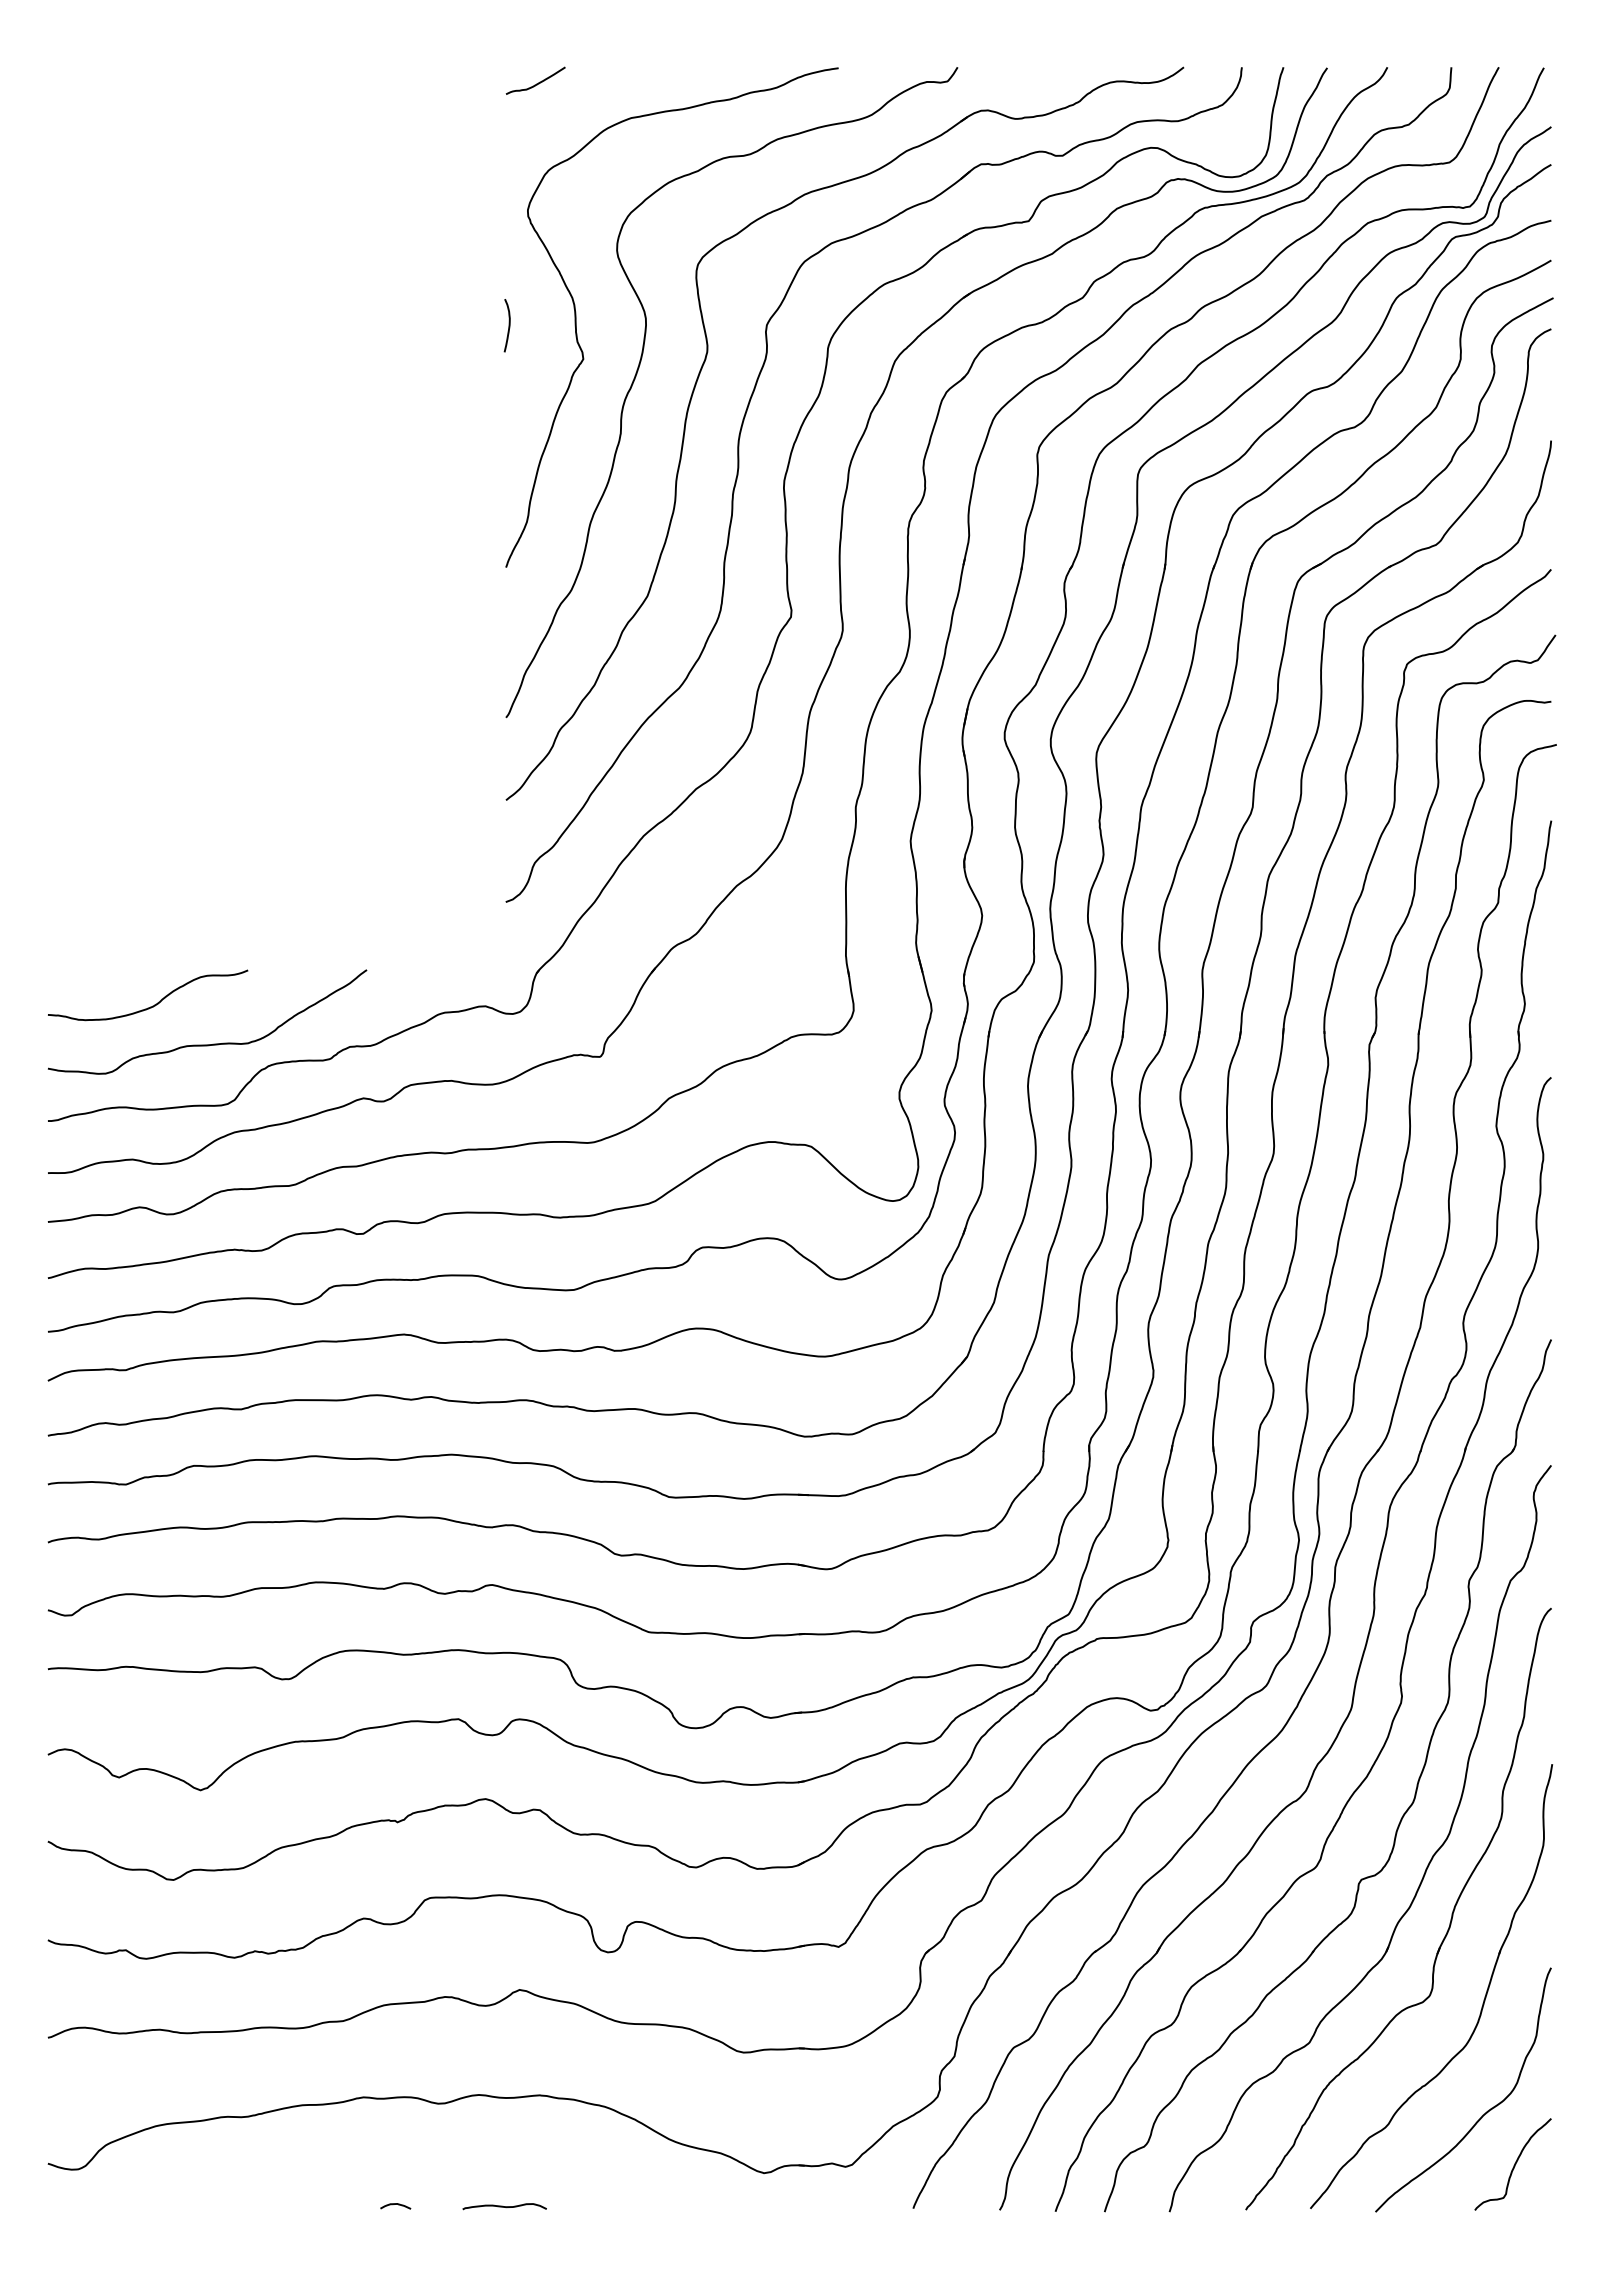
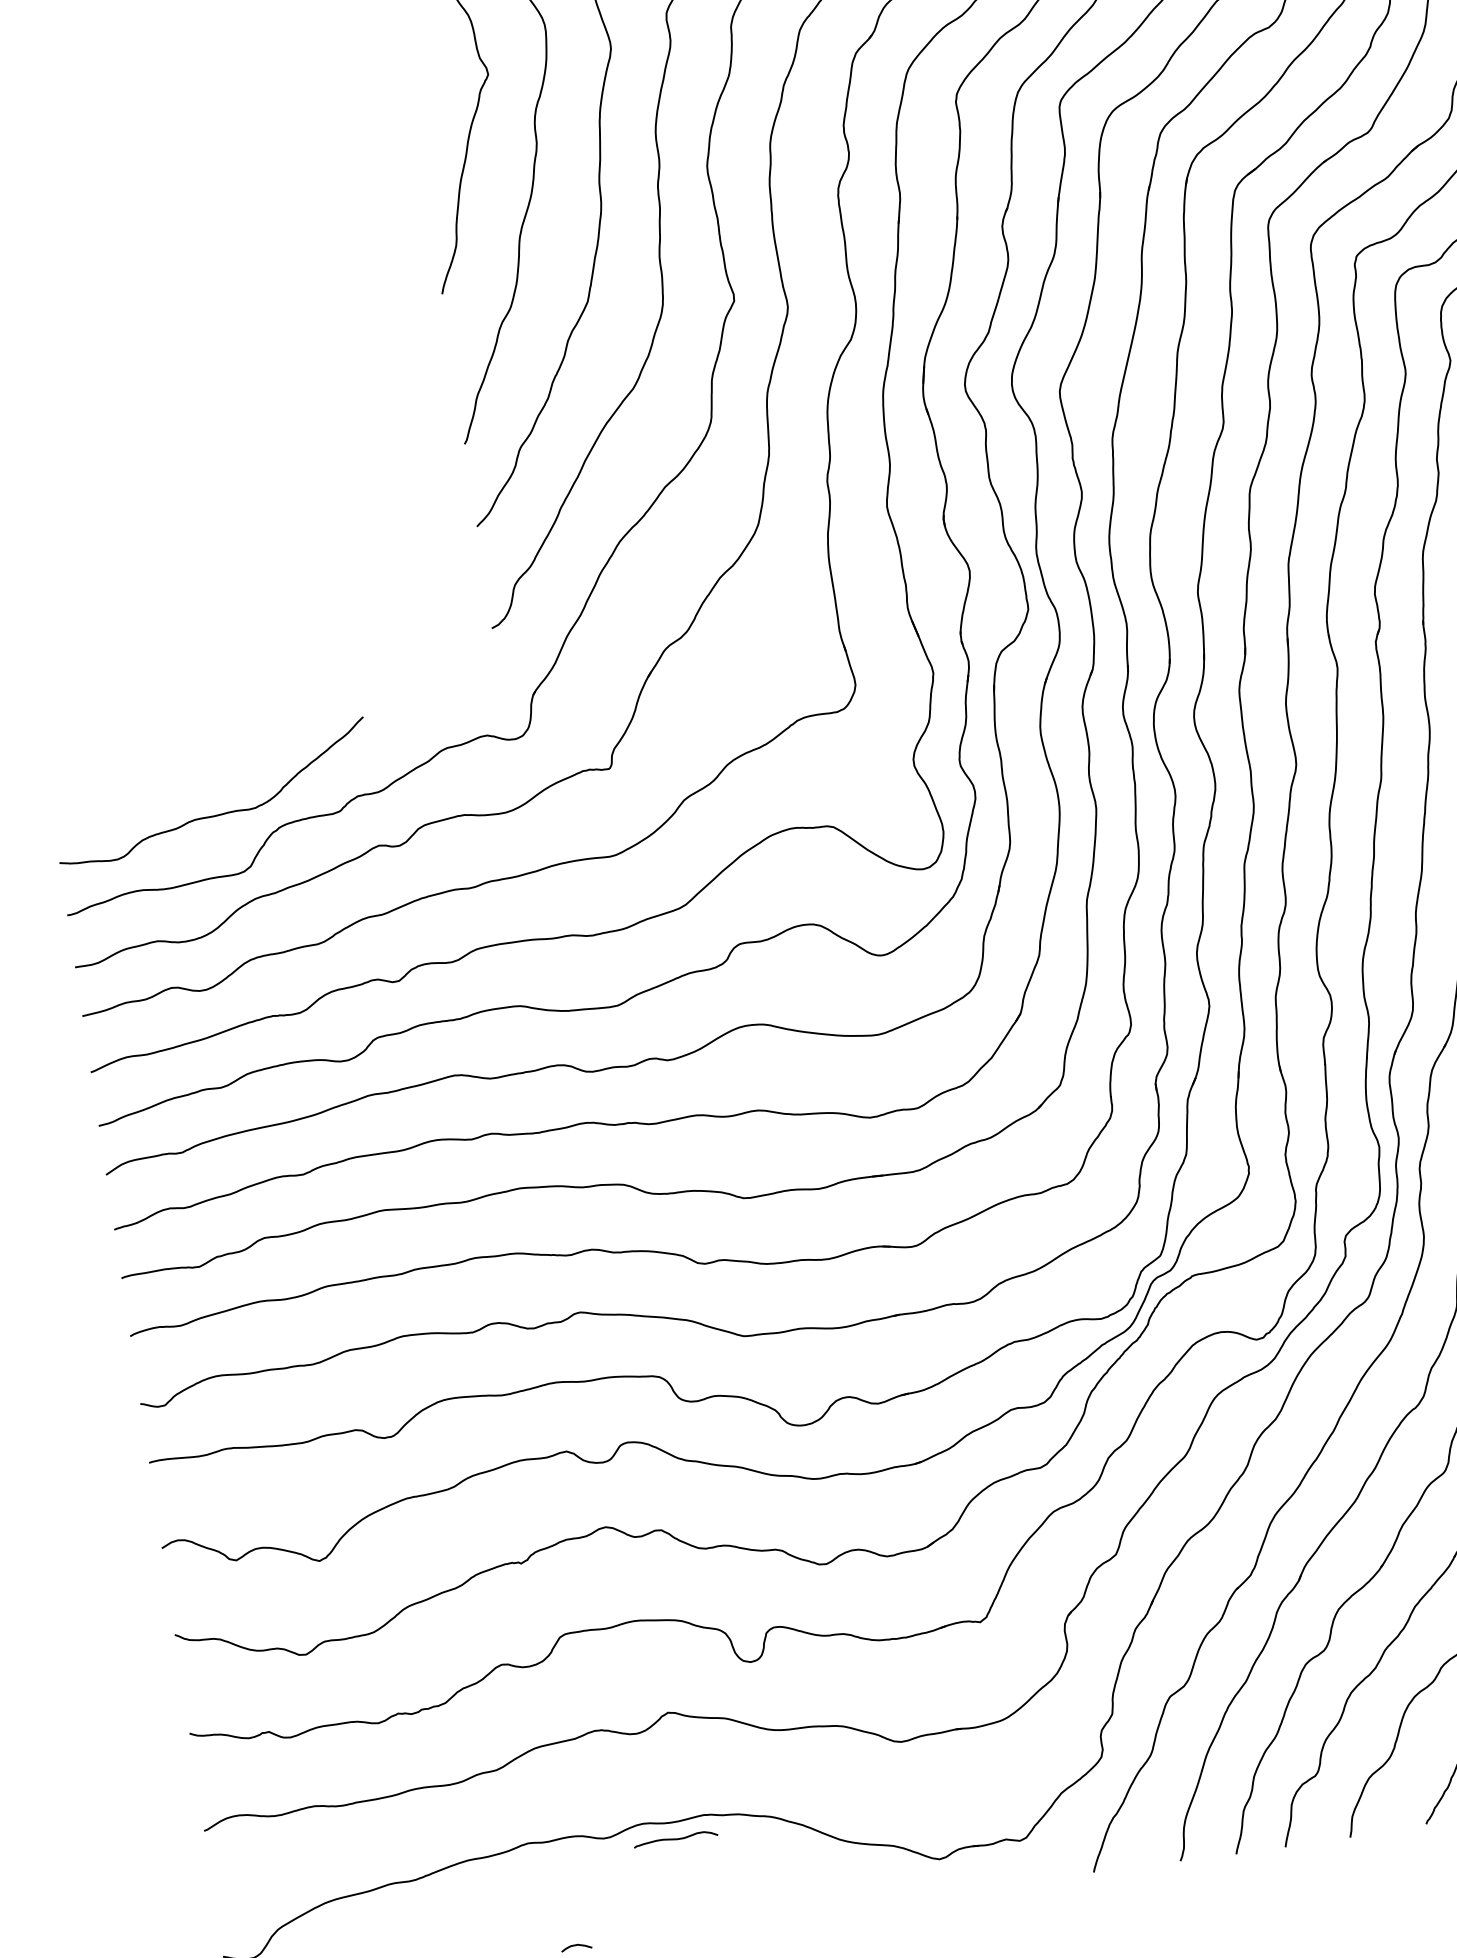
curve: (508, 325) -> (408, 52), removed
curve: (152, 1005) -> (154, 784), removed
curve: (504, 2206) -> (675, 1838), moved

